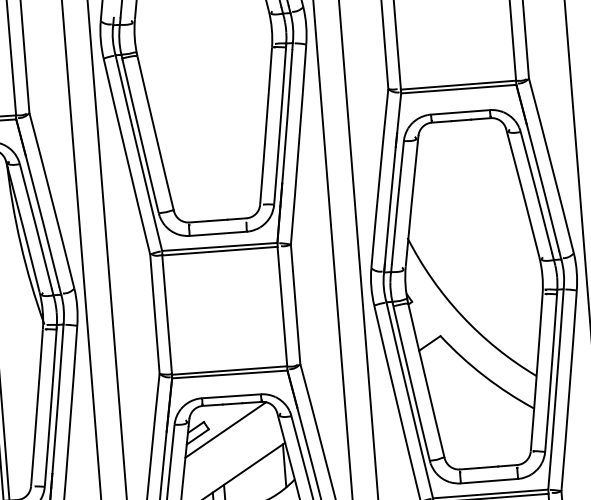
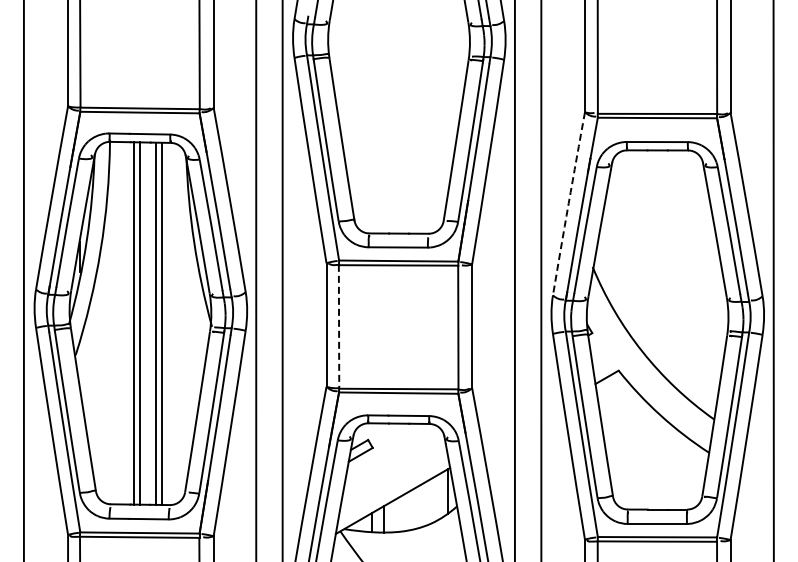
arc: (379, 178) -> (568, 203), solid -> dashed
line: (167, 314) -> (339, 326), solid -> dashed
line: (225, 429) -> (389, 449), removed

